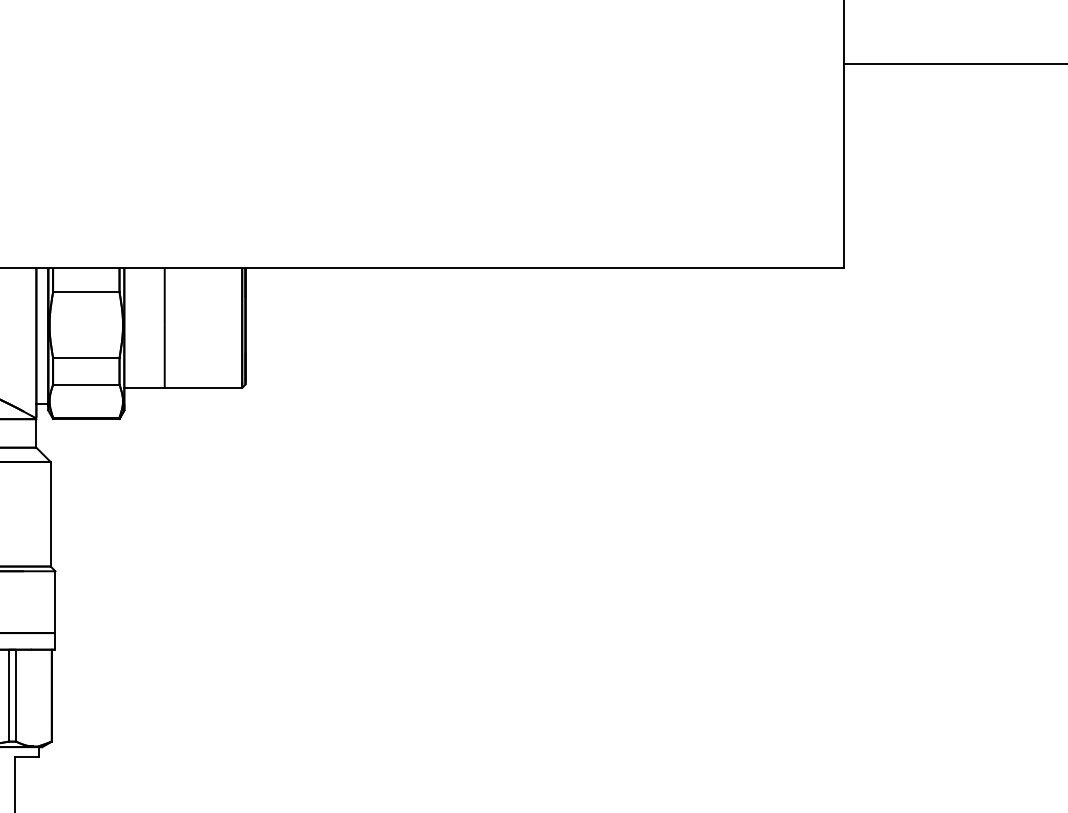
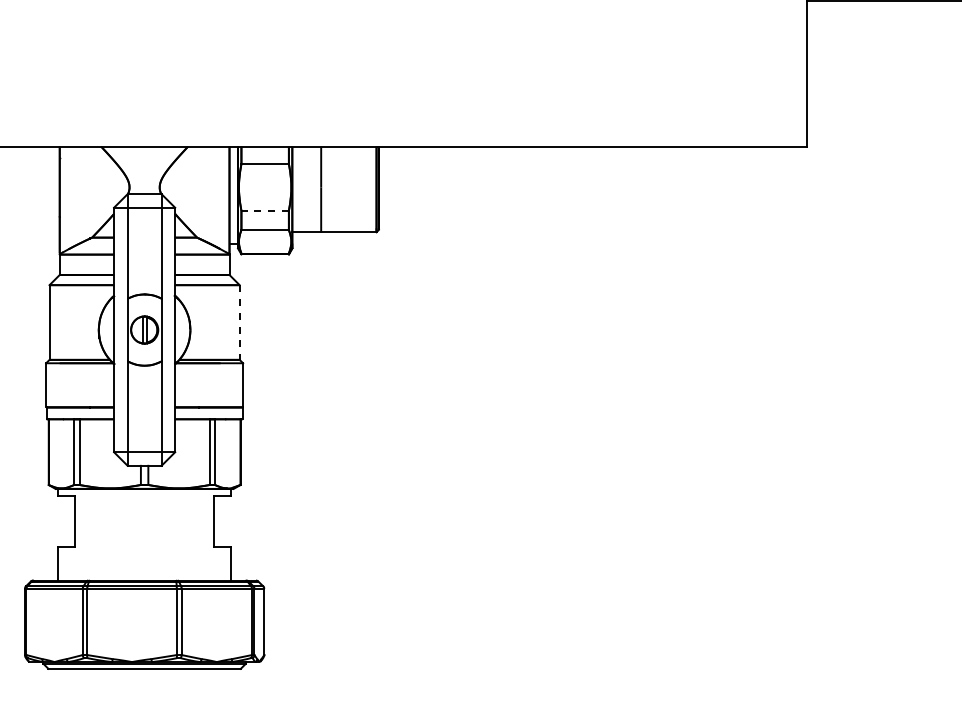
line: (86, 357) -> (265, 210), solid -> dashed
line: (50, 515) -> (239, 323), solid -> dashed

